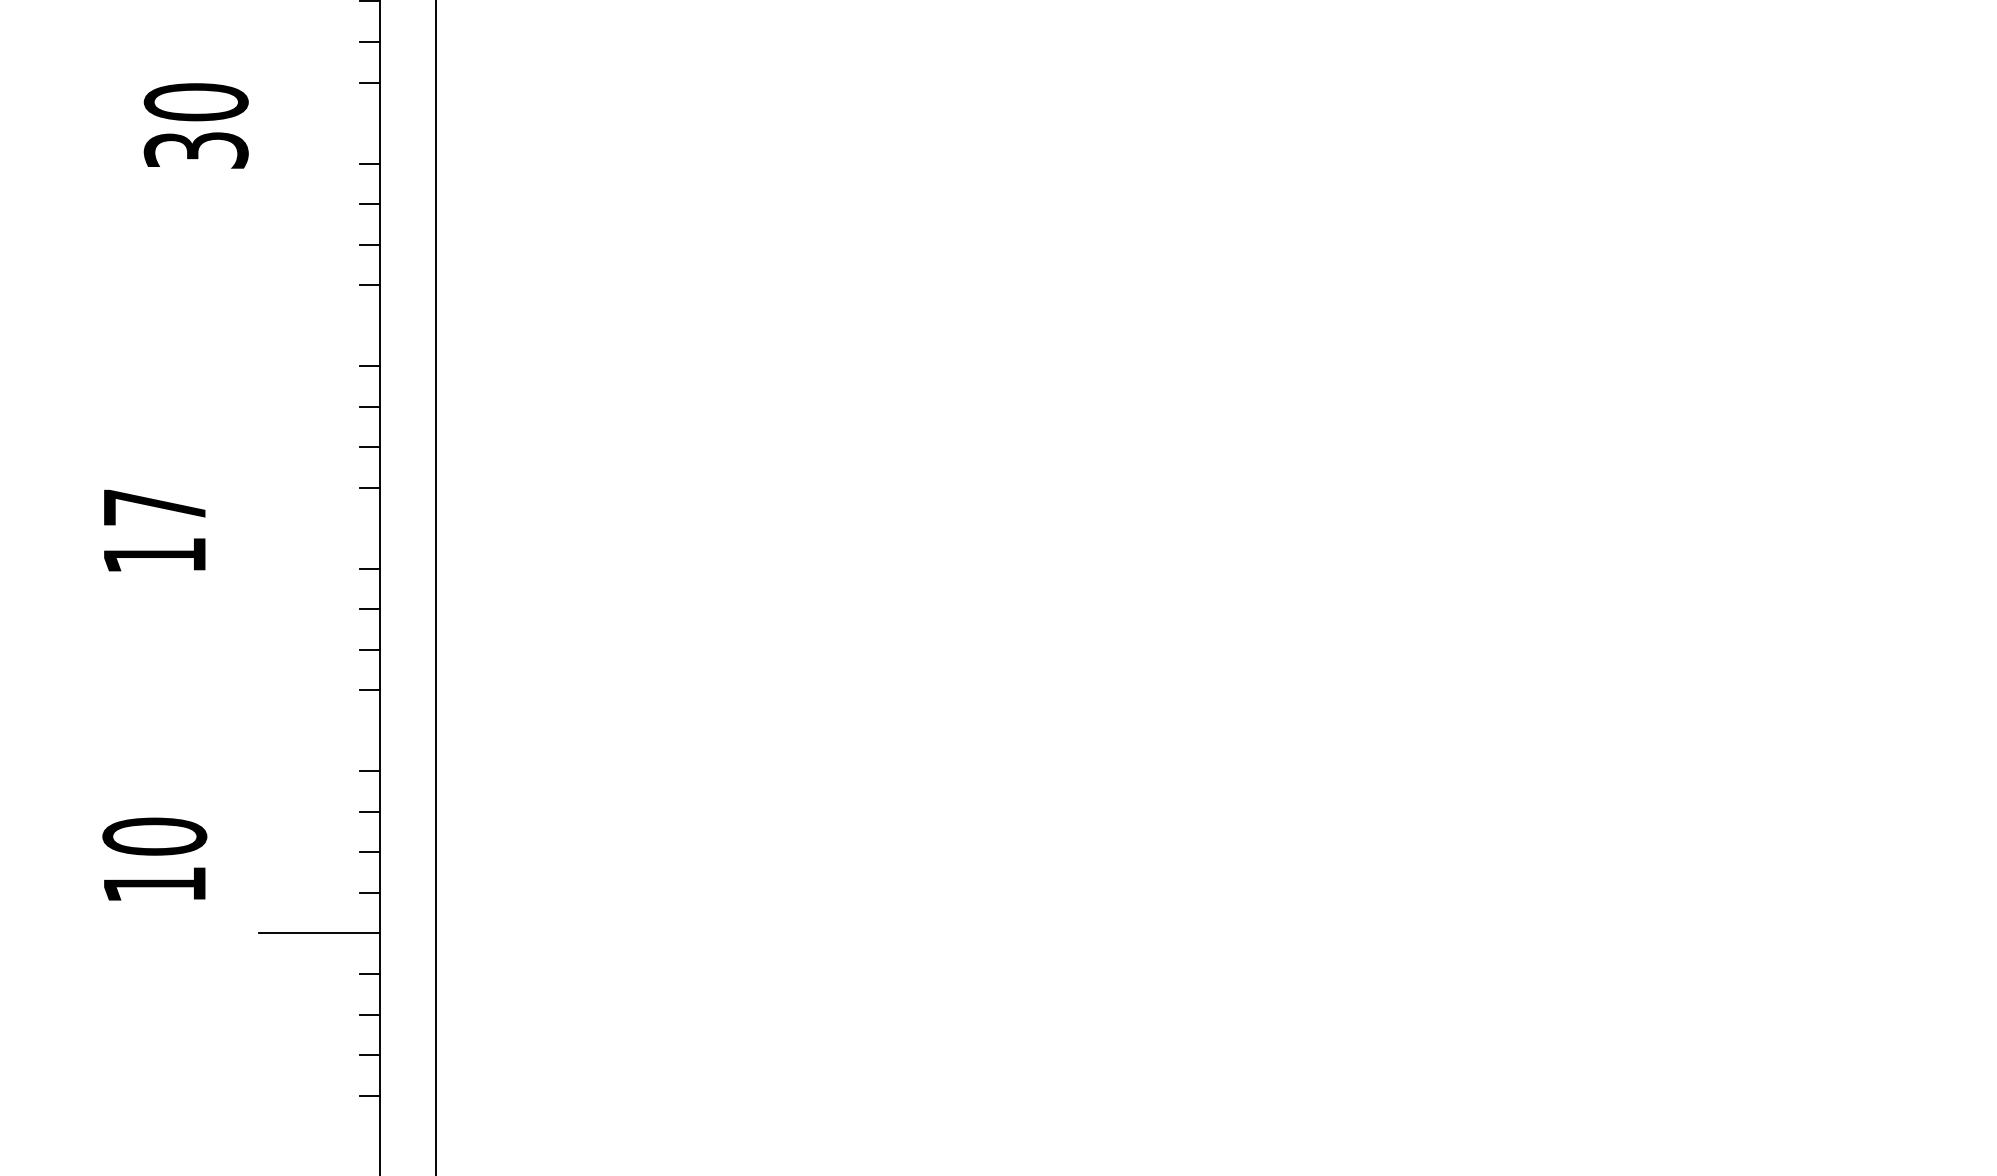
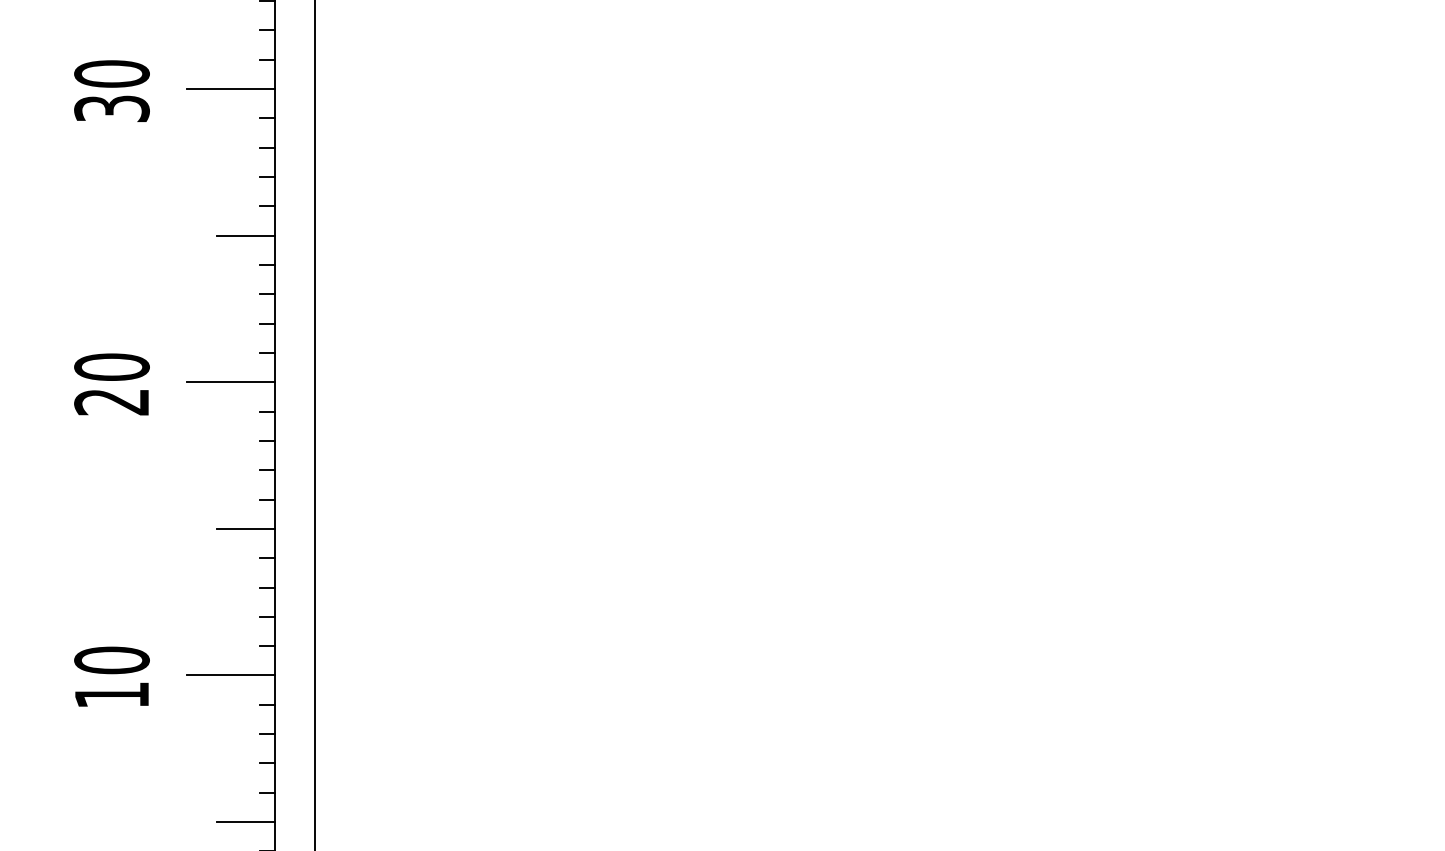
line: (319, 123) -> (231, 89), added
text: (195, 125) -> (111, 90), moved
line: (339, 325) -> (245, 235), added
line: (319, 528) -> (231, 382), added
text: (154, 531) -> (111, 384), 17 -> 20
line: (339, 730) -> (245, 528), added
text: (154, 858) -> (111, 676), moved
line: (339, 1136) -> (245, 822), added

